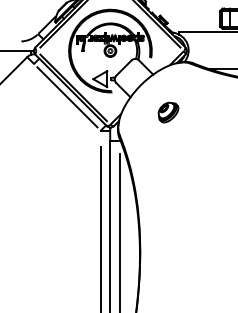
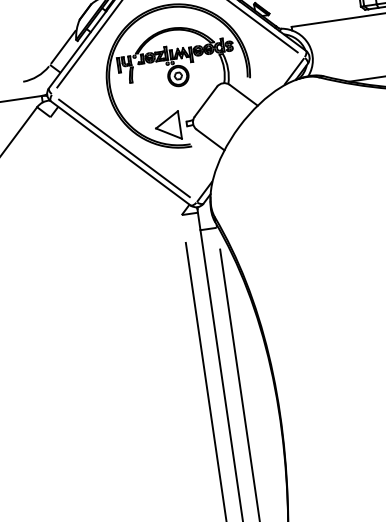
line: (67, 97) -> (116, 166), removed
part: (168, 112) -> (293, 166), removed

